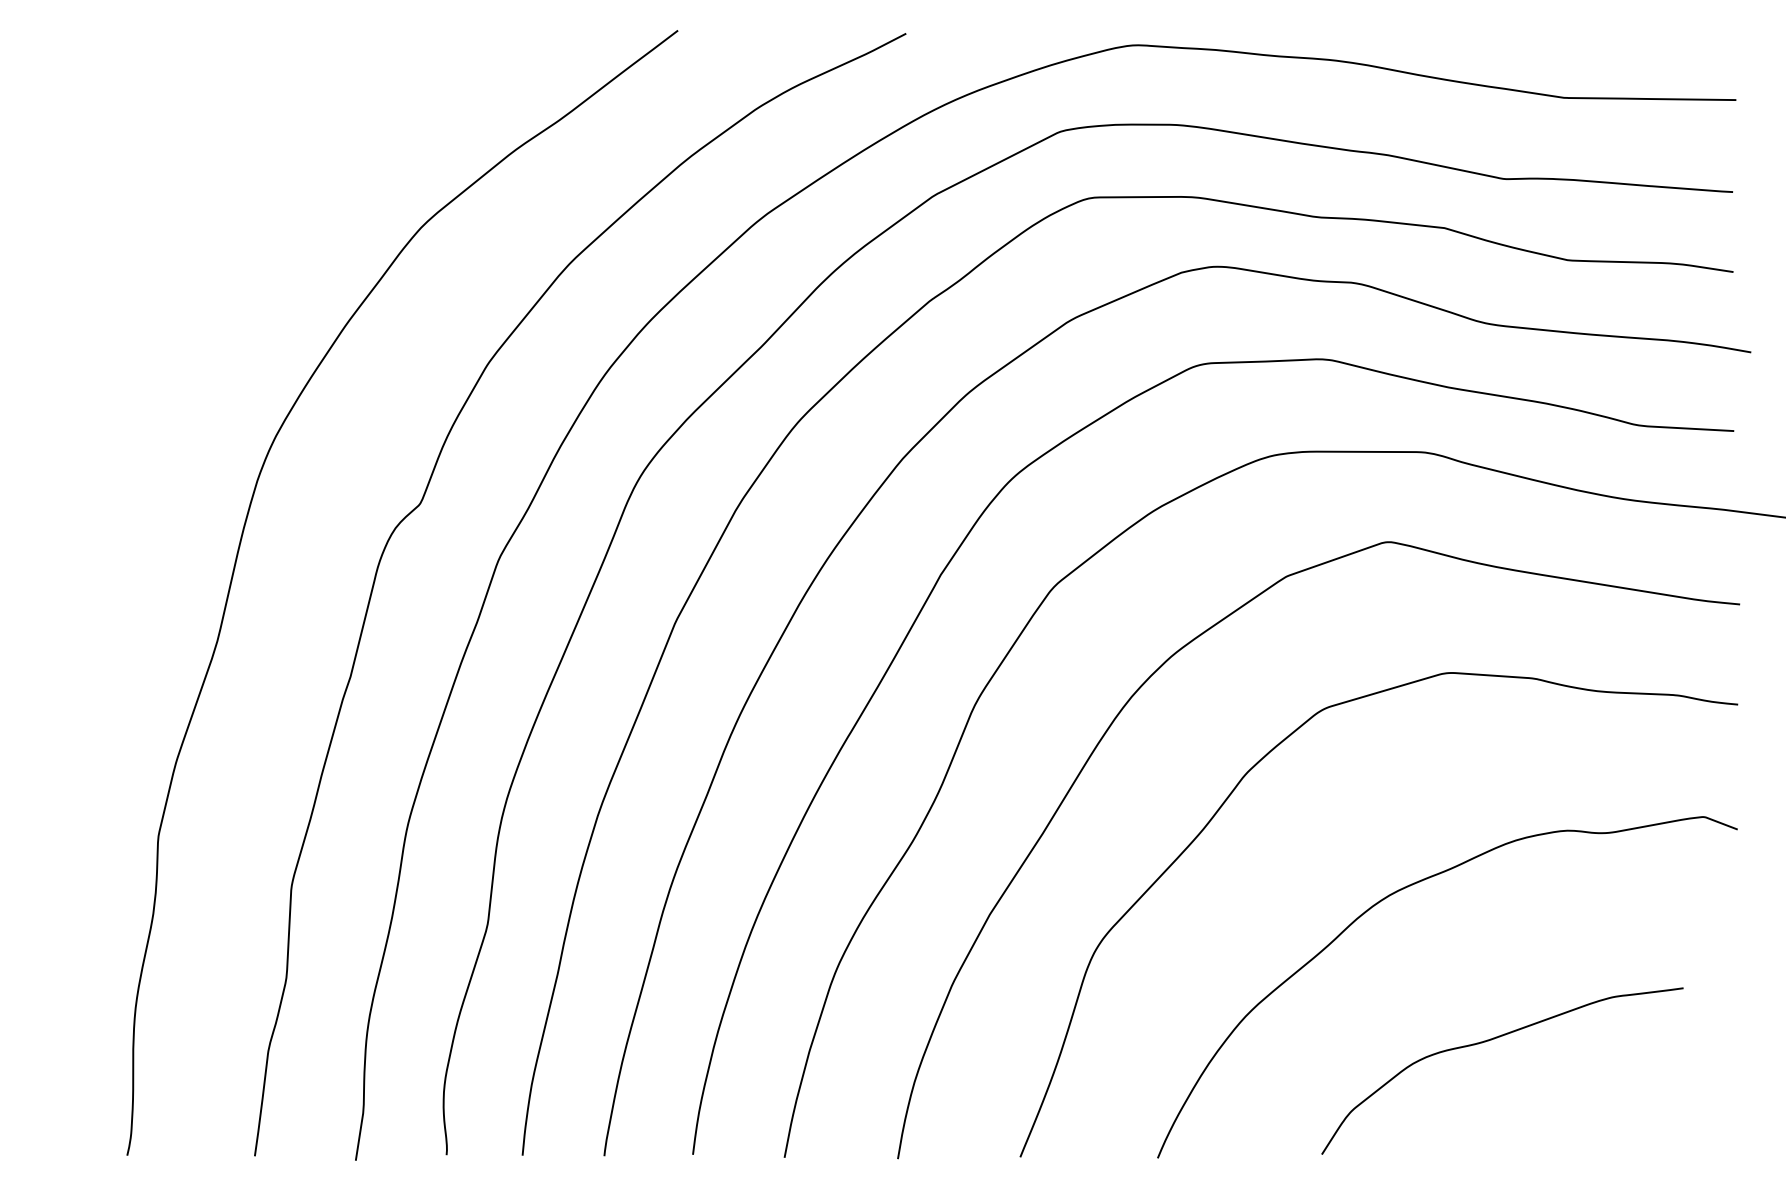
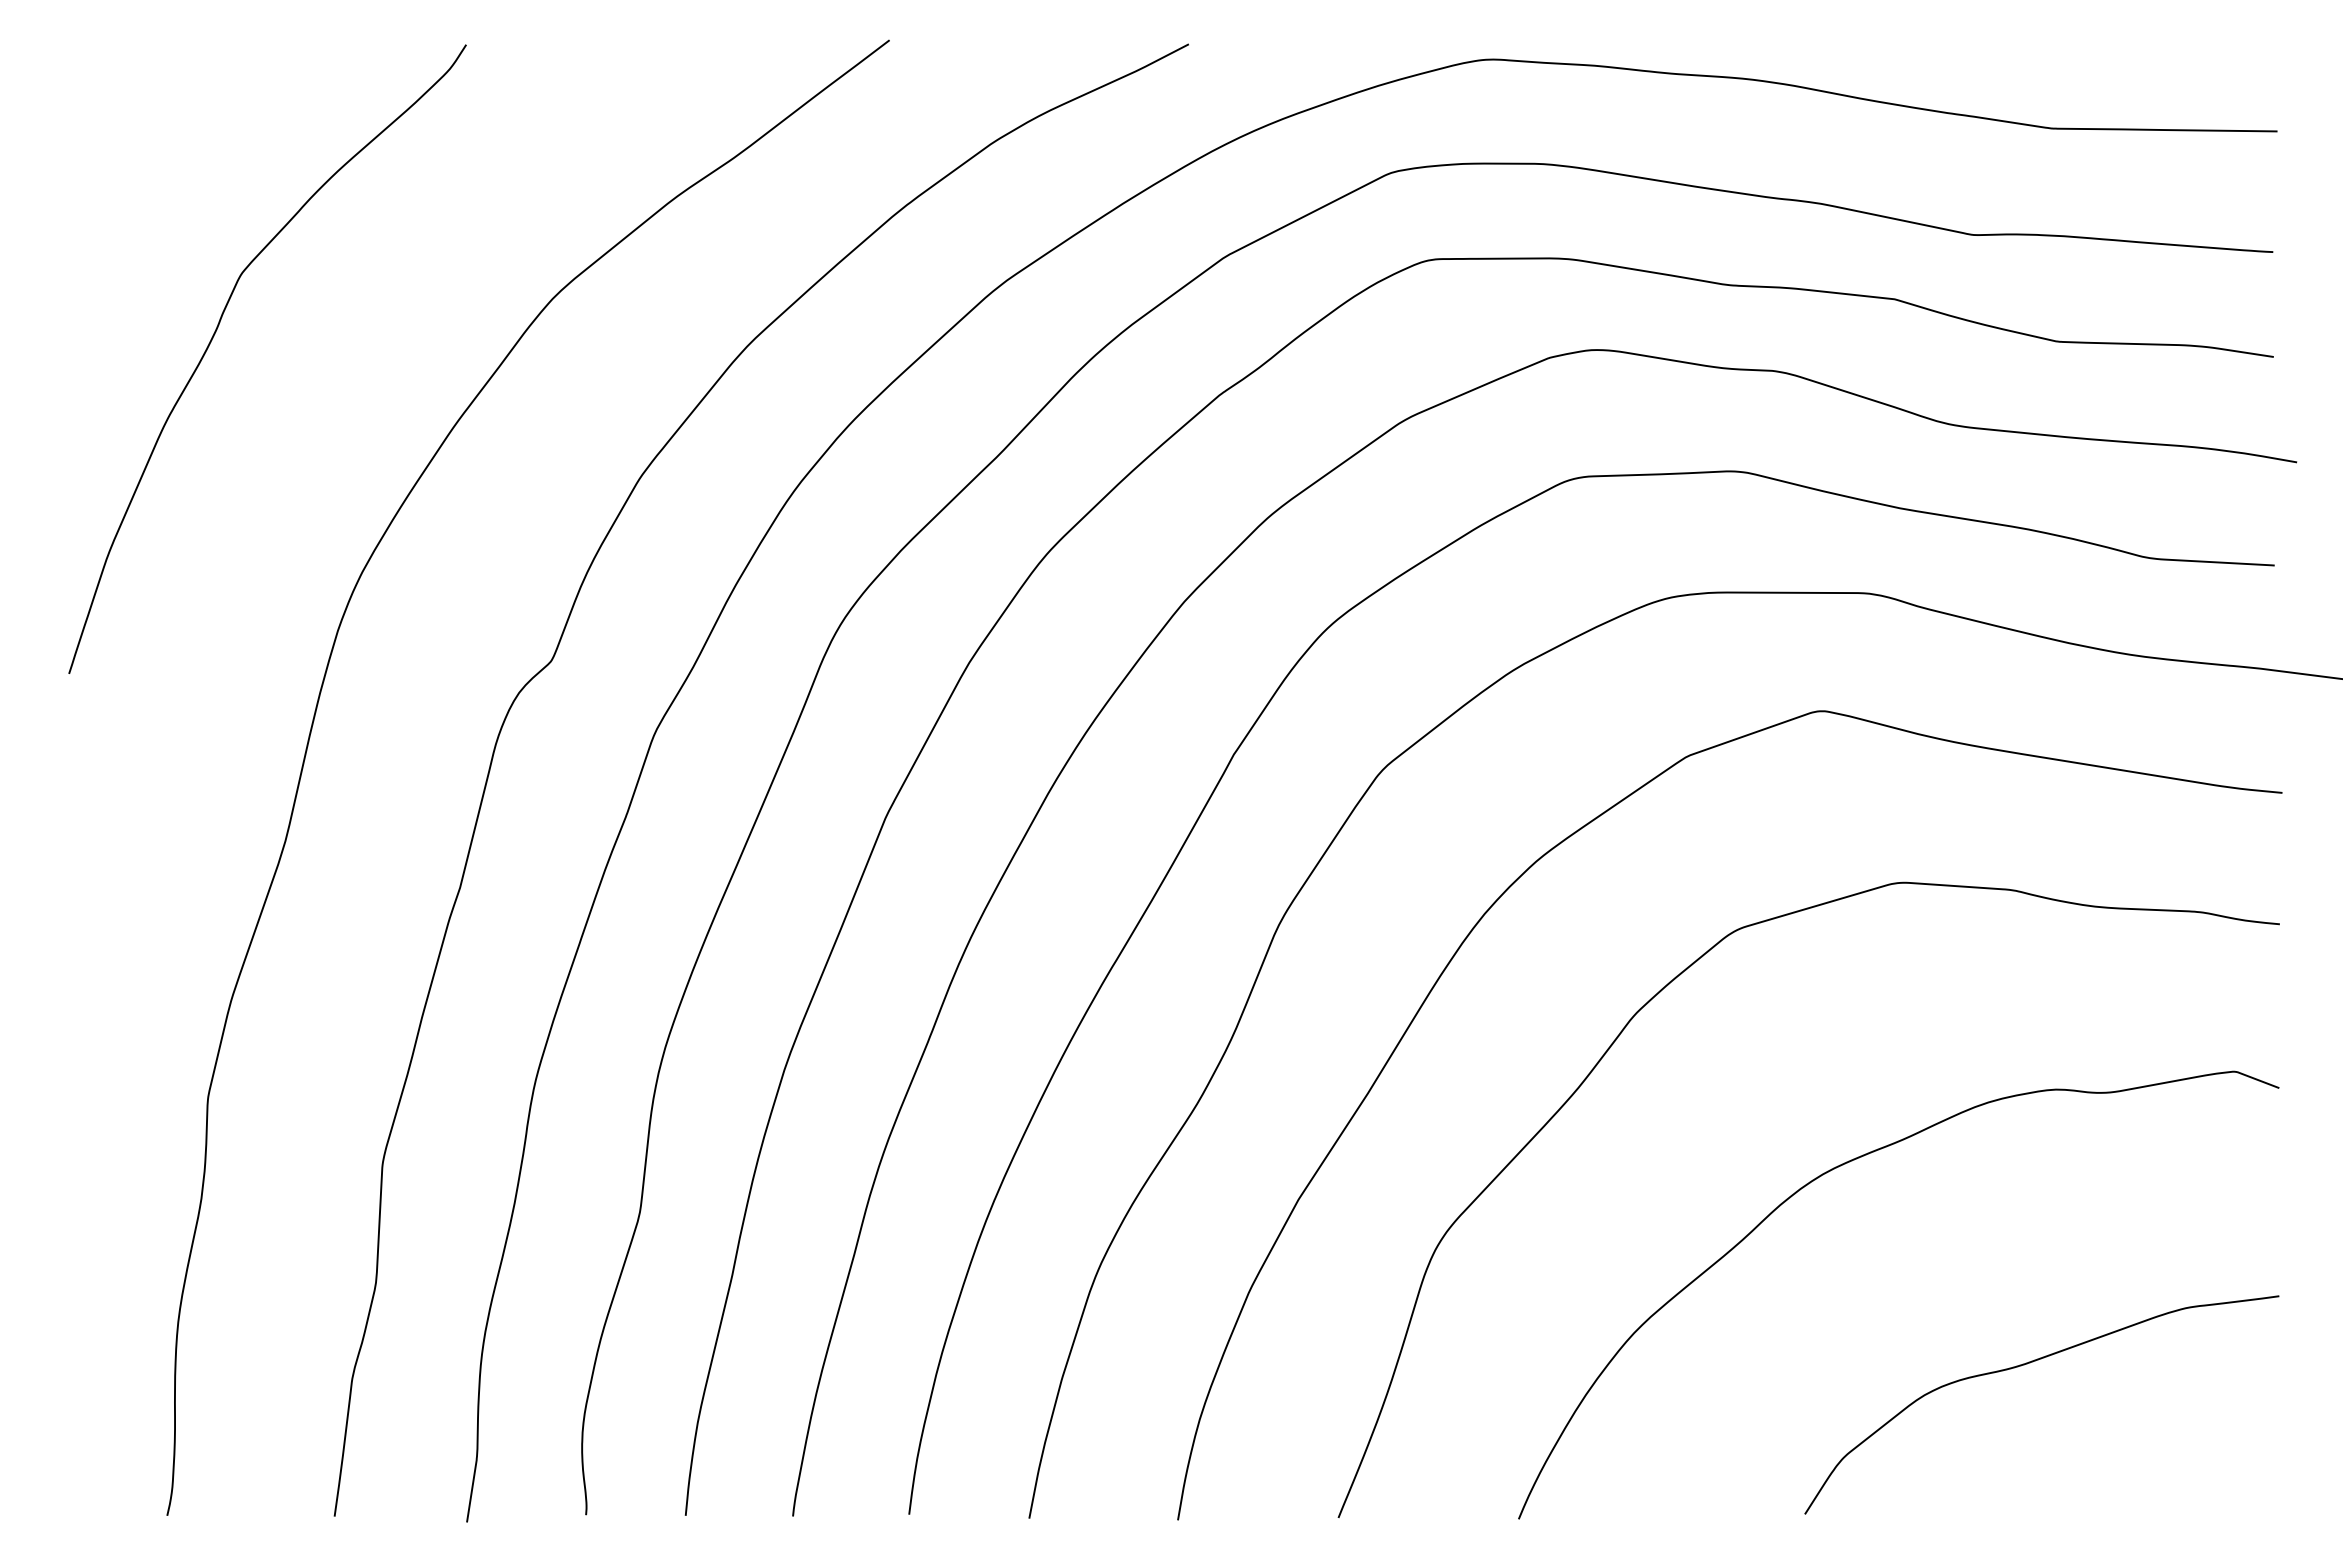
curve: (164, 253) -> (216, 332), added
curve: (1491, 1040) -> (2027, 1364), moved

